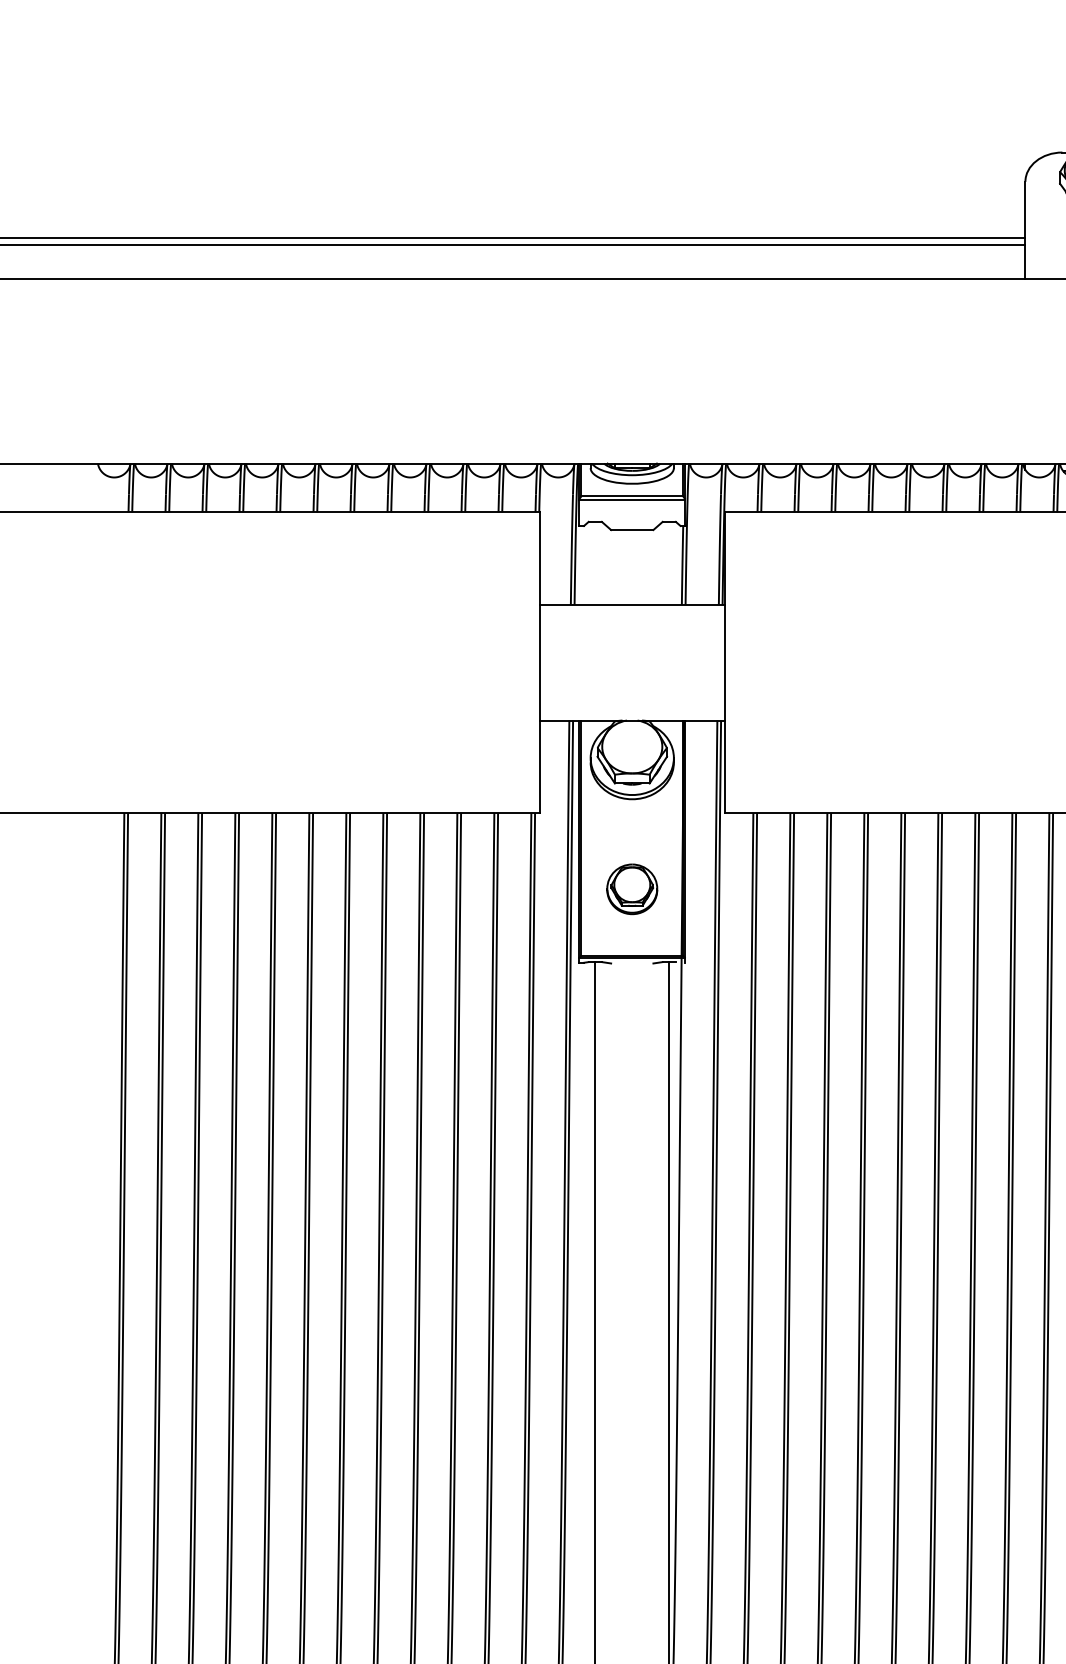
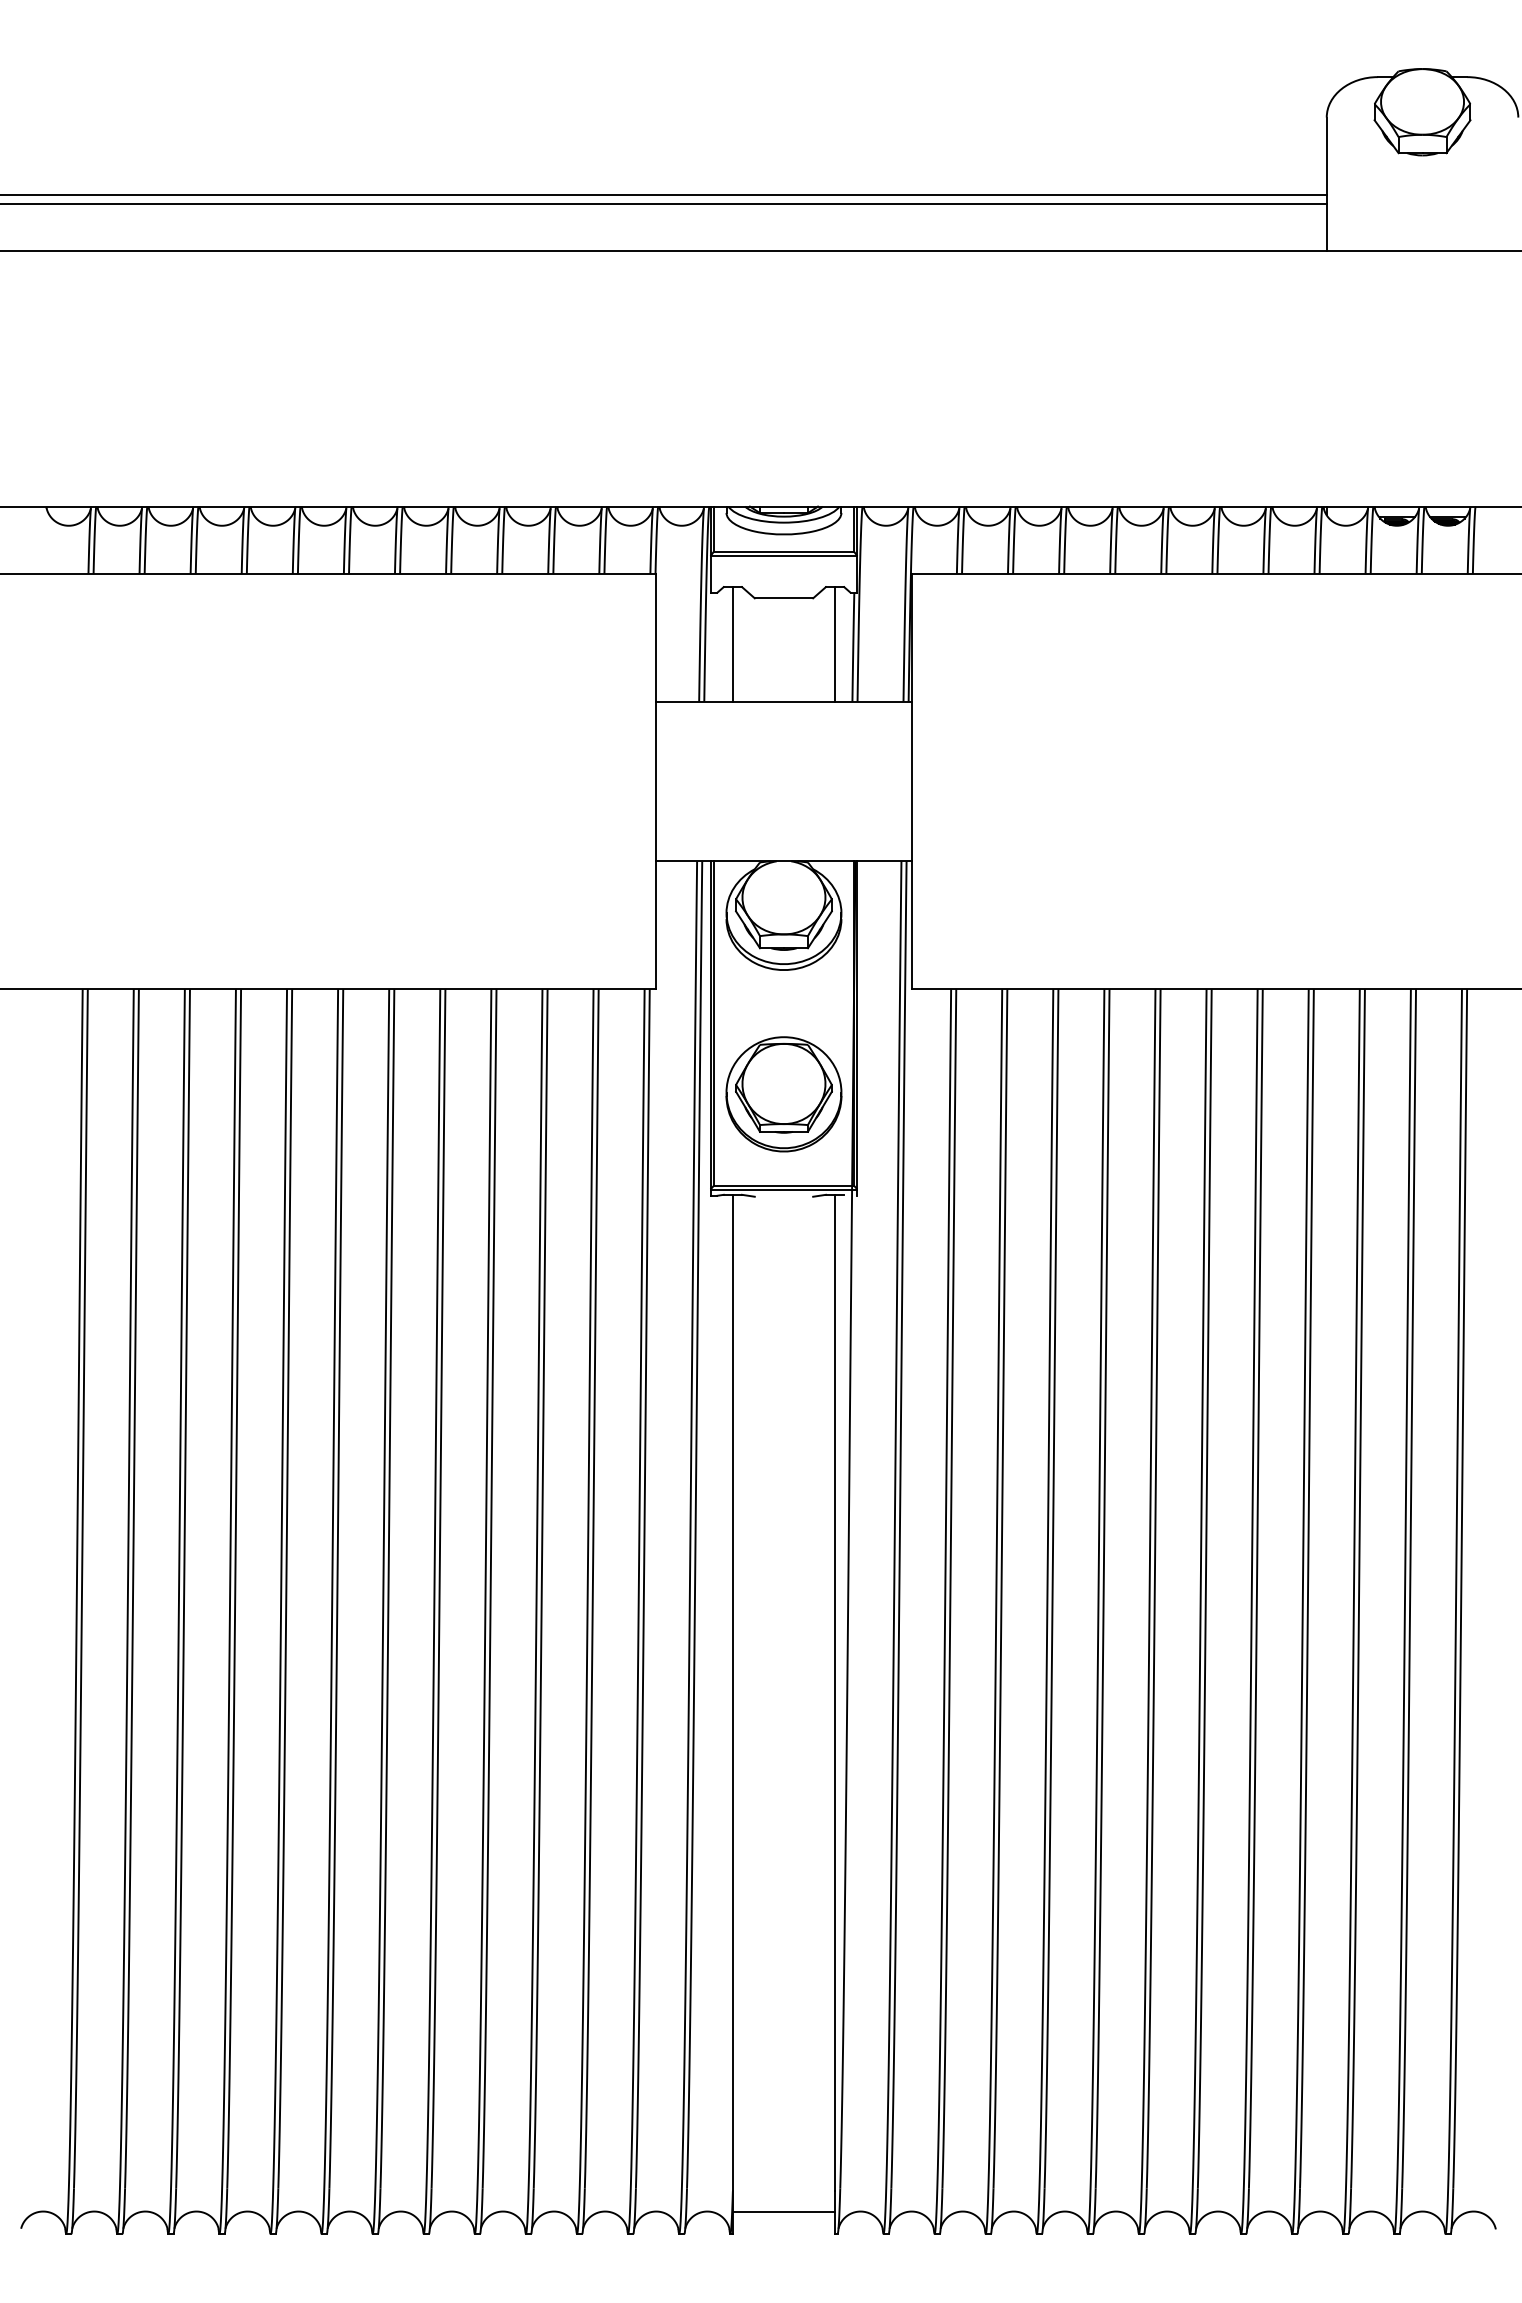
line: (595, 563) -> (732, 644), added
line: (669, 563) -> (835, 644), added
part: (631, 889) -> (783, 1094), size x1.67

